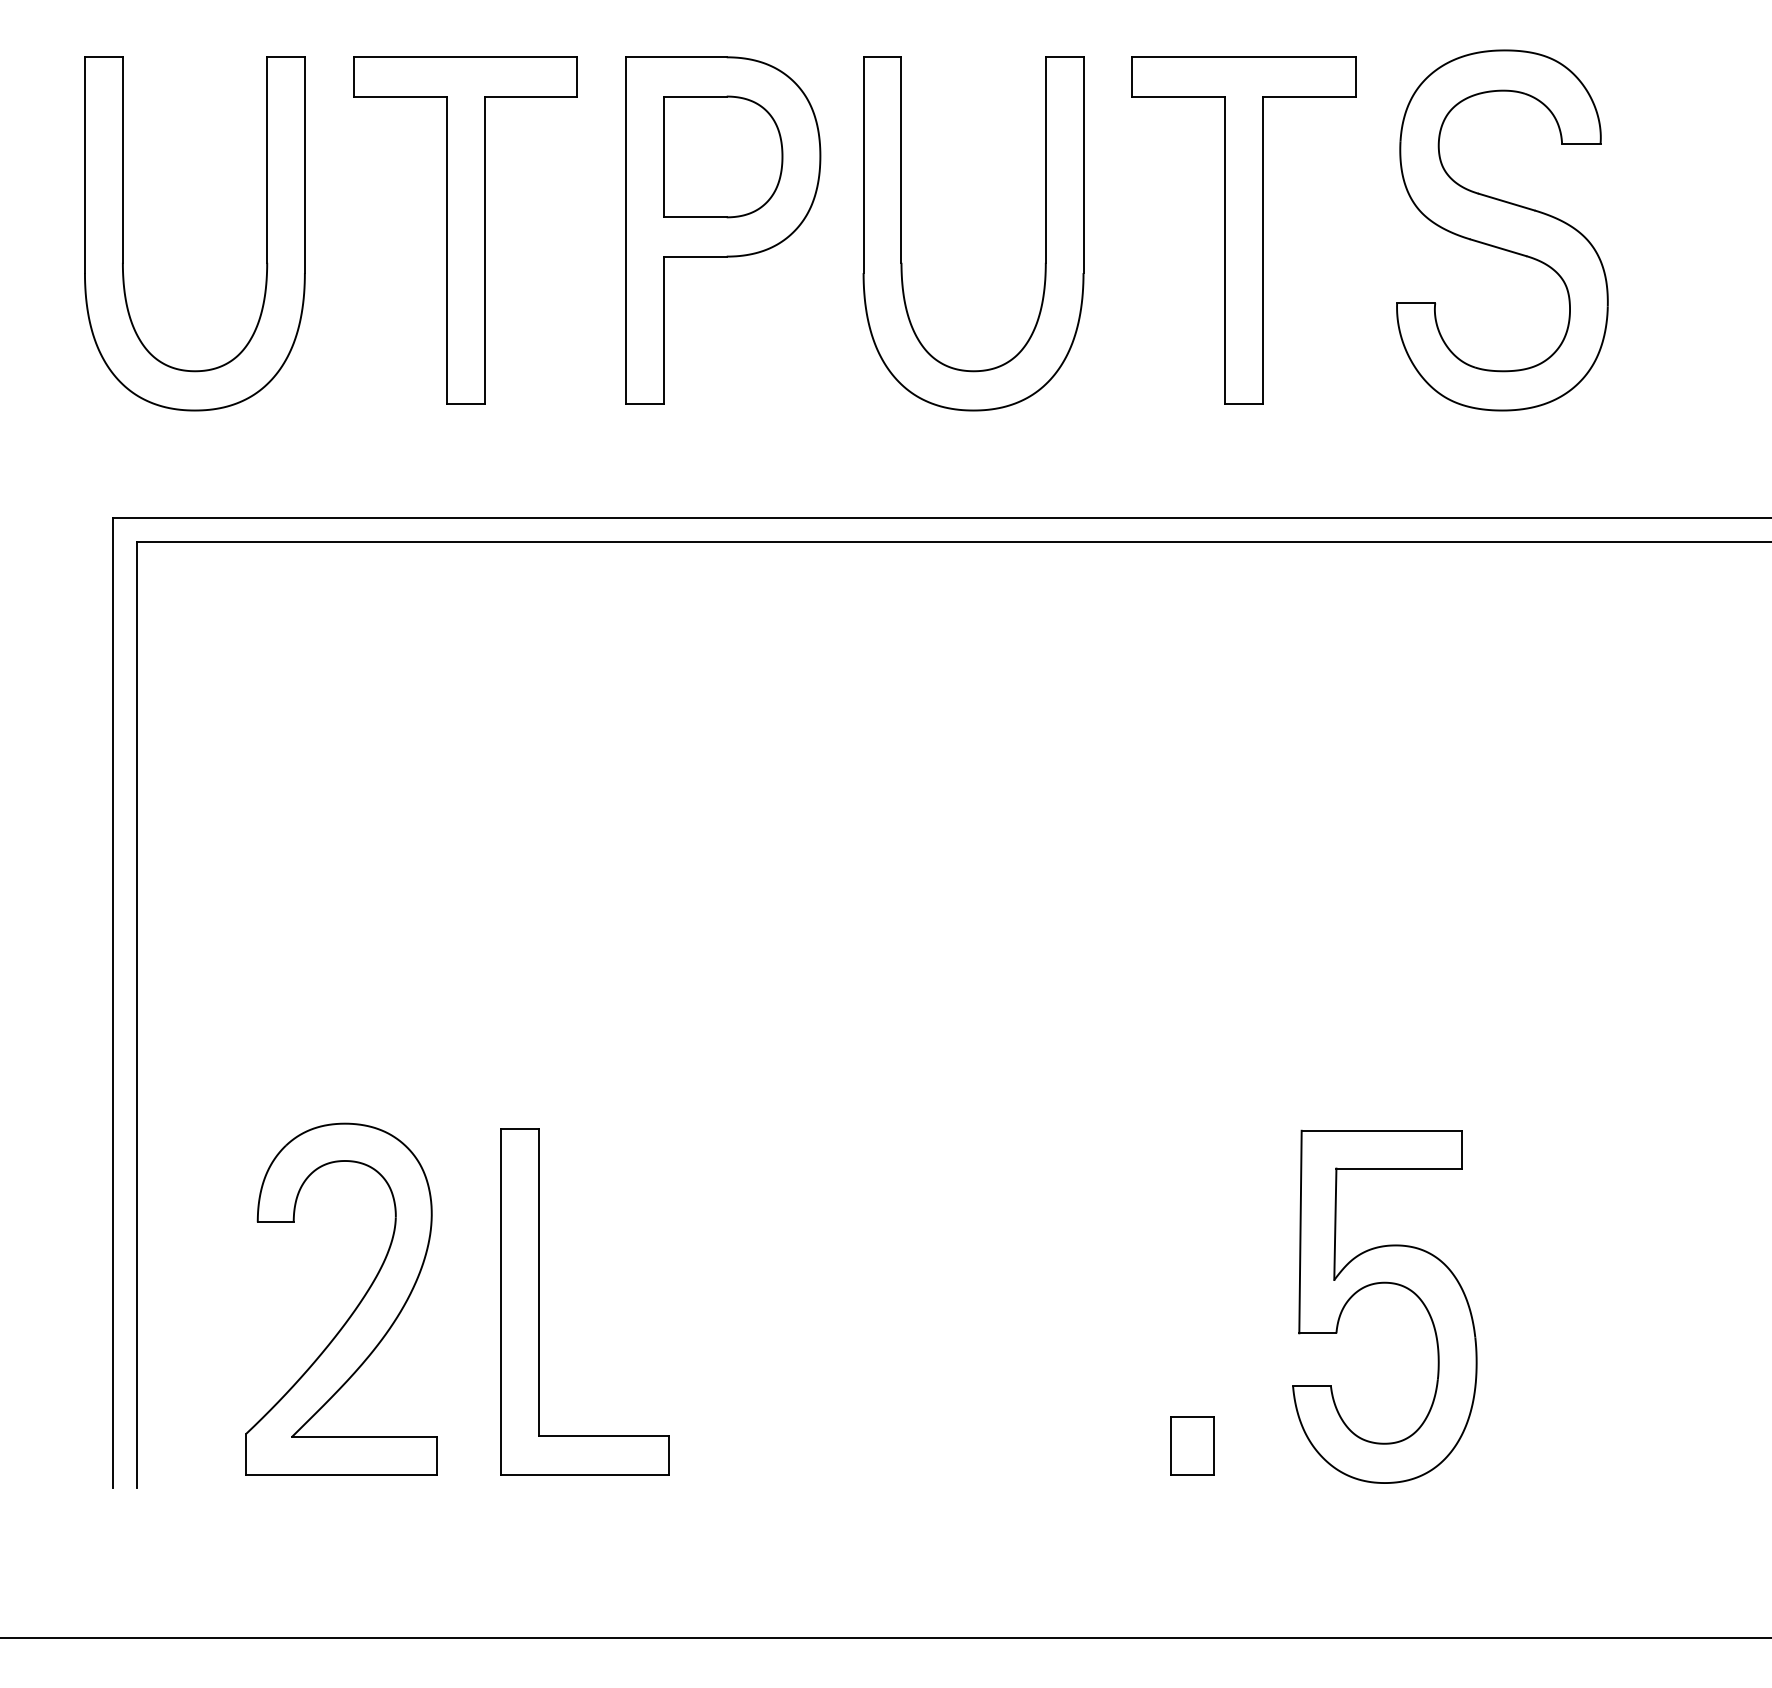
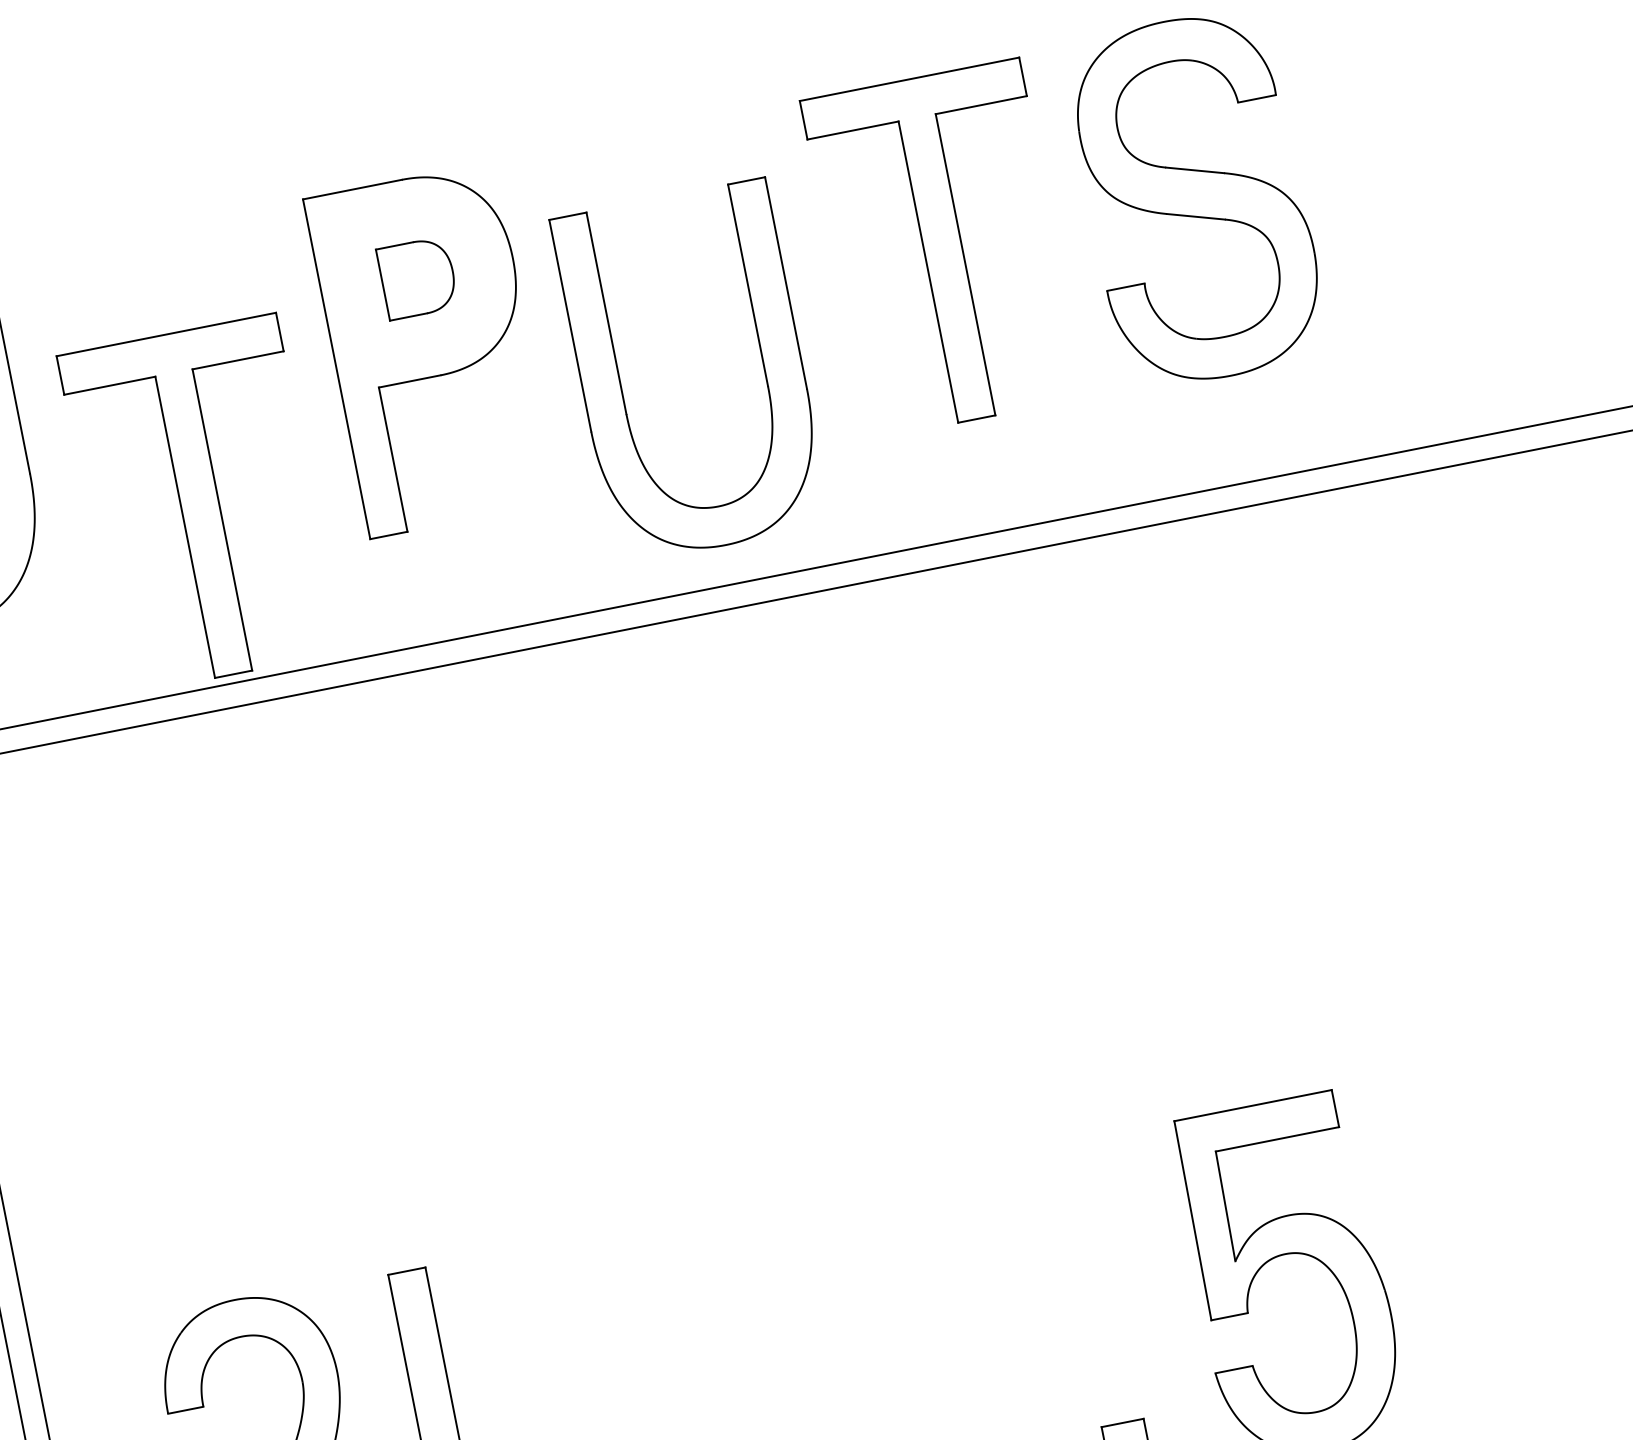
part: (723, 156) -> (417, 277), size x0.6
part: (465, 230) -> (199, 504), moved
part: (901, 233) -> (620, 385), moved

